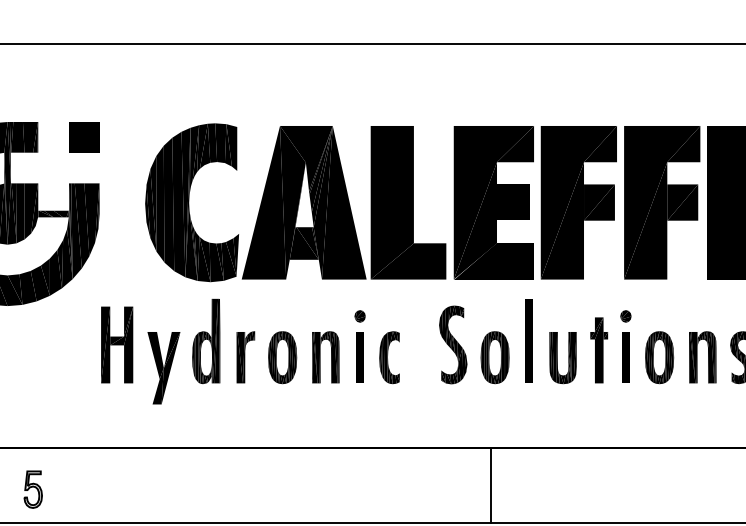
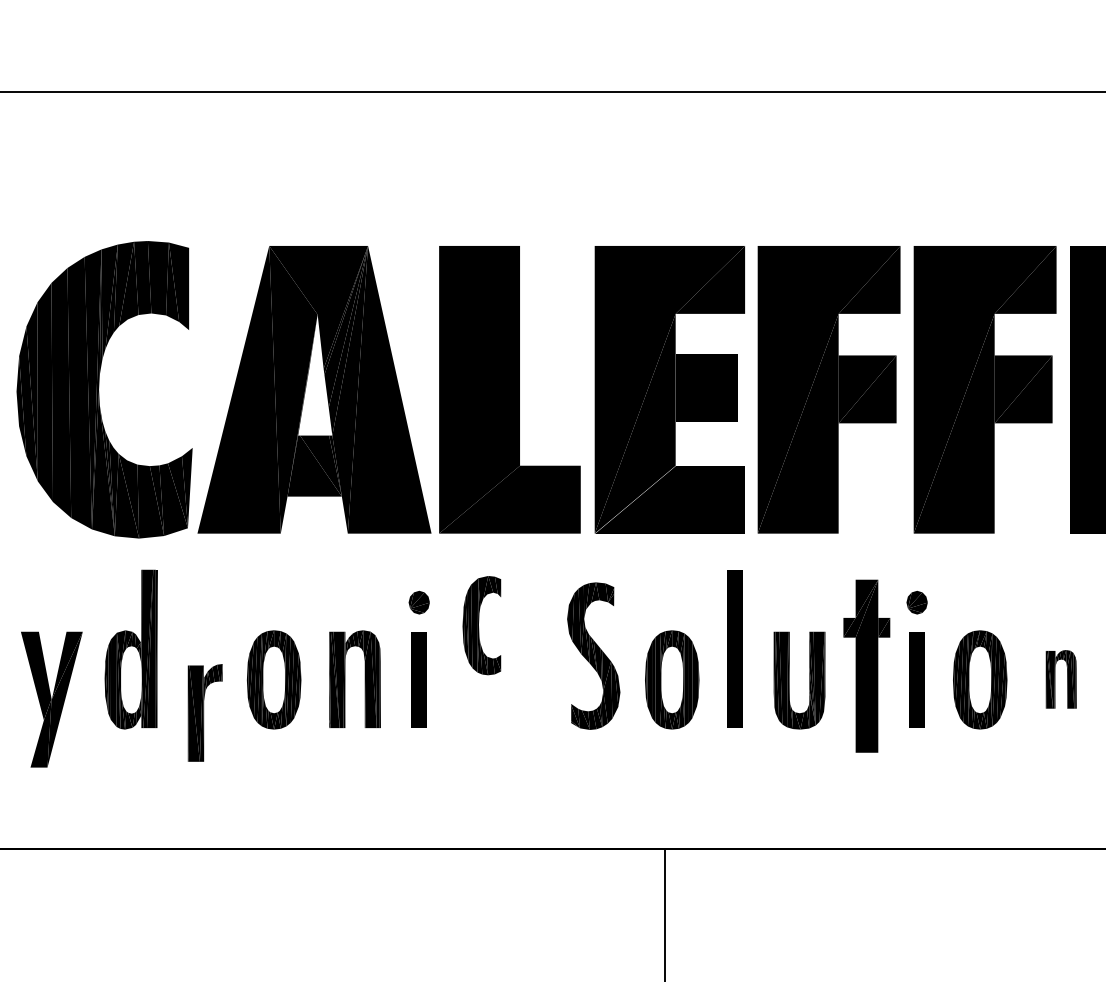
part: (599, 350) -> (867, 666), size x1.4
part: (245, 357) -> (204, 713), moved
part: (389, 357) -> (481, 625), moved
part: (702, 357) -> (1060, 679), size x0.6

